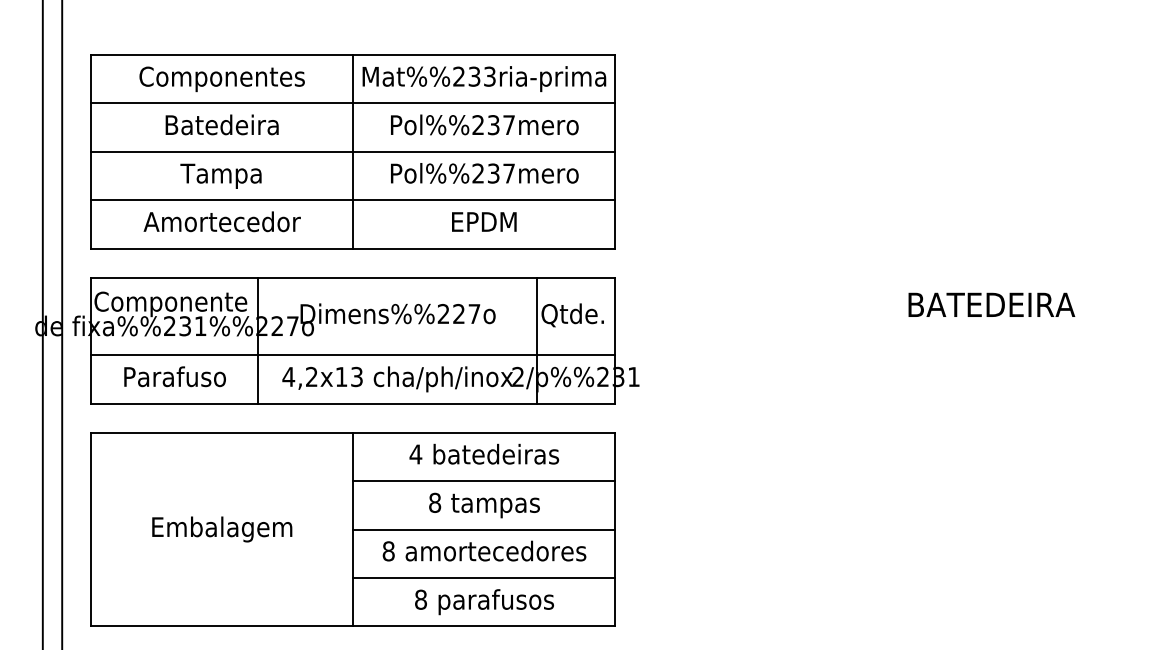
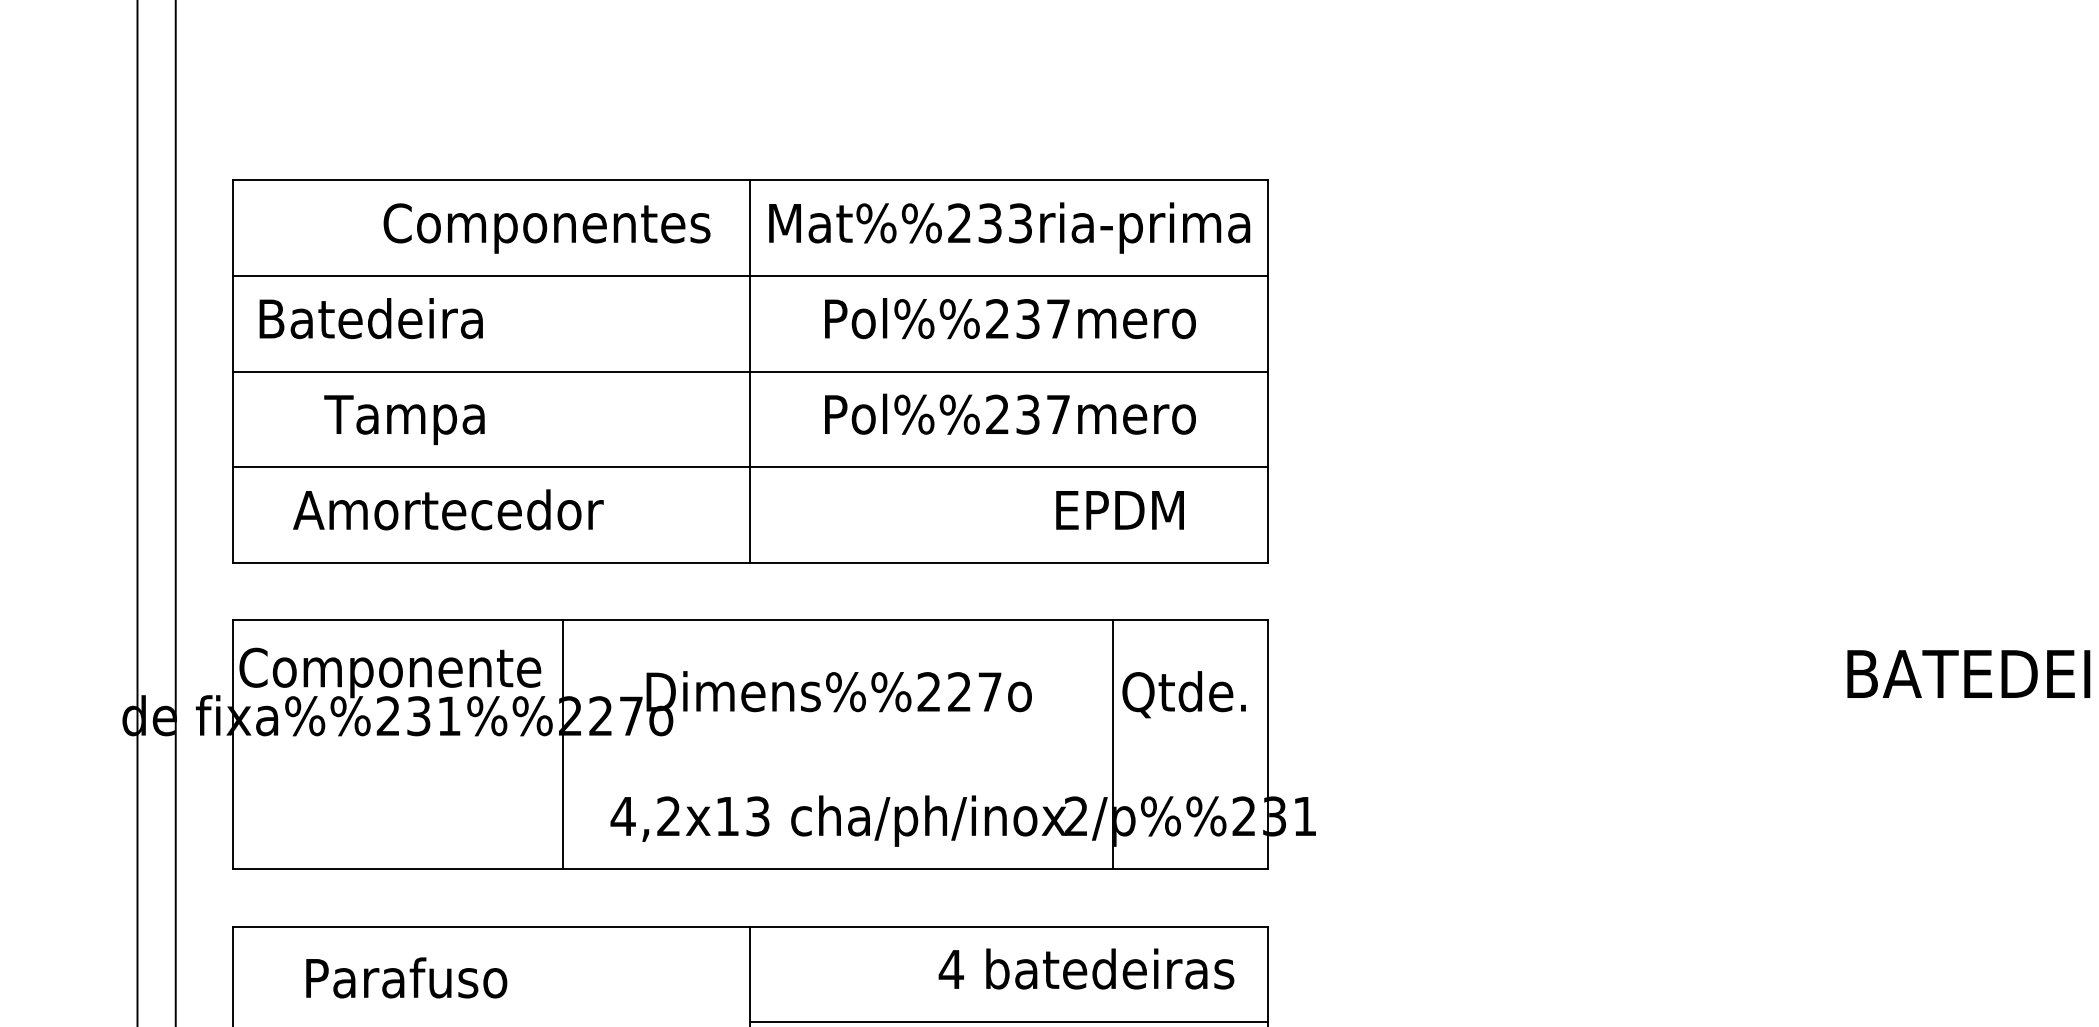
text: (221, 79) -> (545, 228), moved
text: (221, 124) -> (369, 317), moved
text: (220, 175) -> (403, 418), moved
text: (221, 221) -> (446, 509), moved
text: (484, 221) -> (1120, 509), moved
line: (353, 355) -> (751, 773), removed
text: (174, 376) -> (405, 977), moved
text: (484, 453) -> (1086, 967), moved

